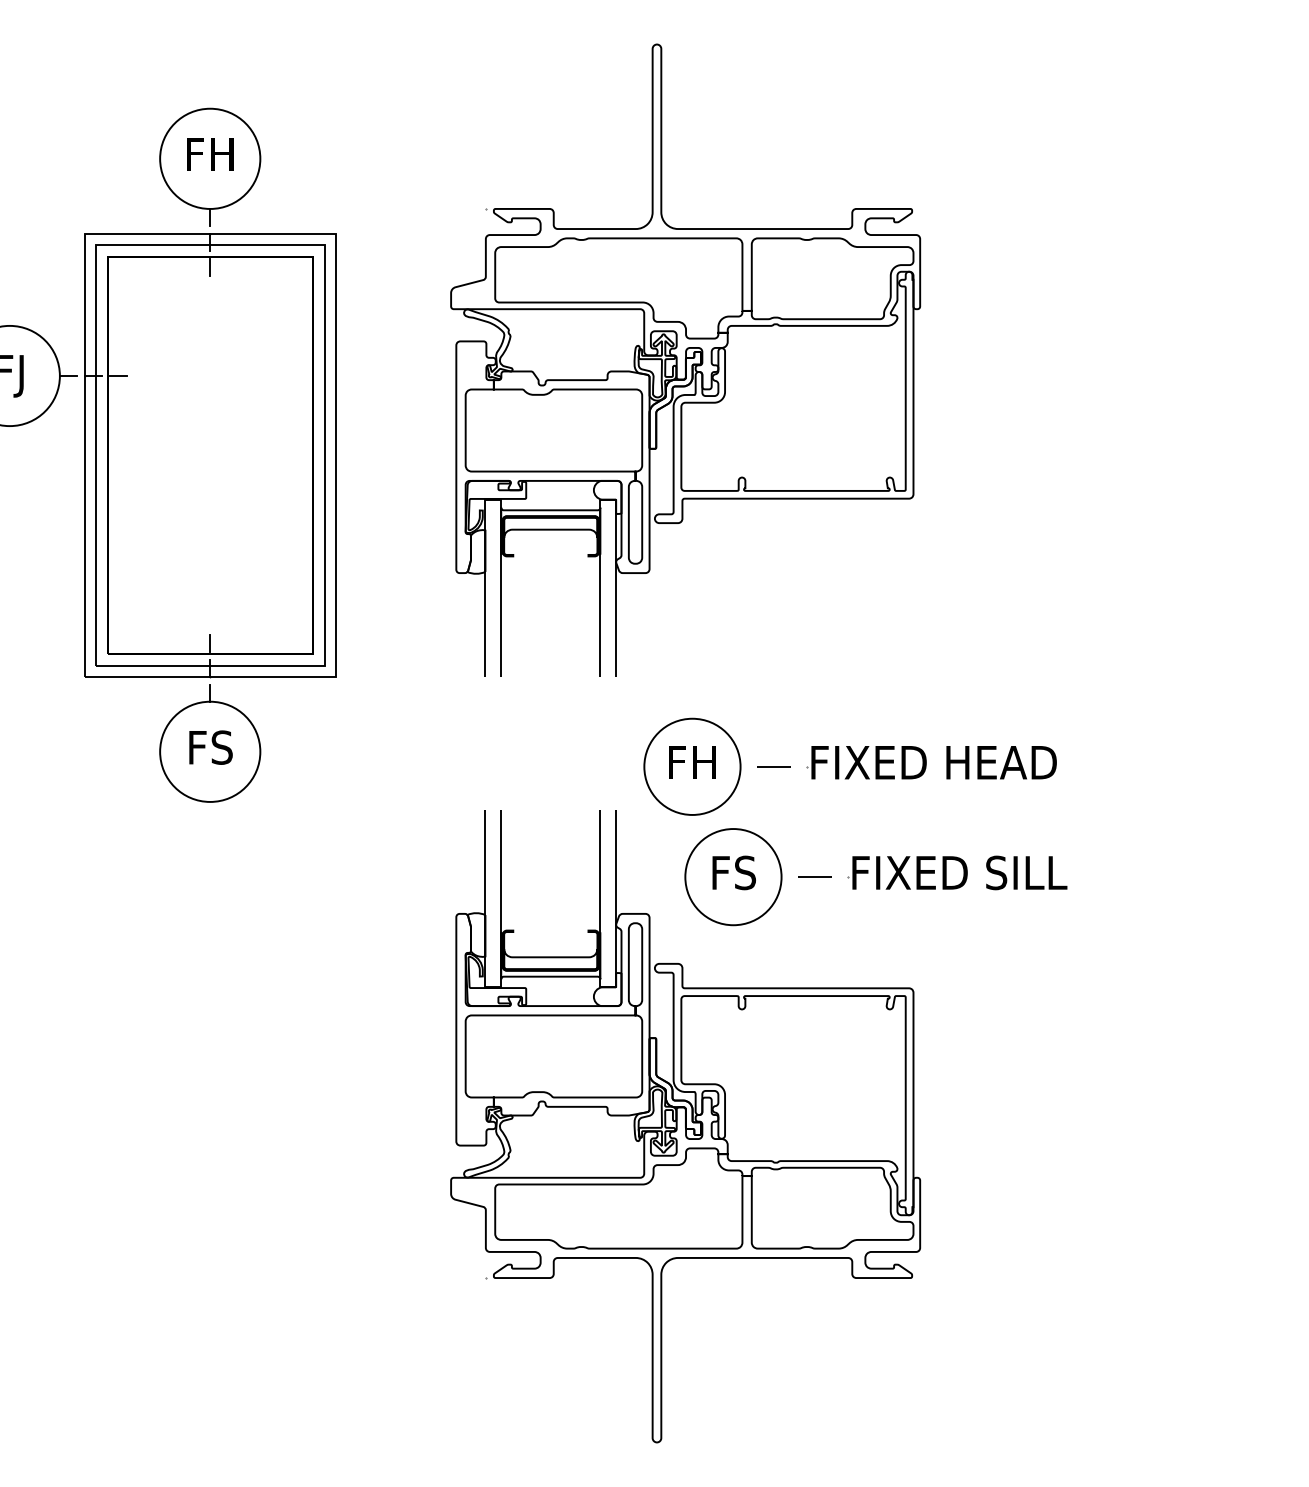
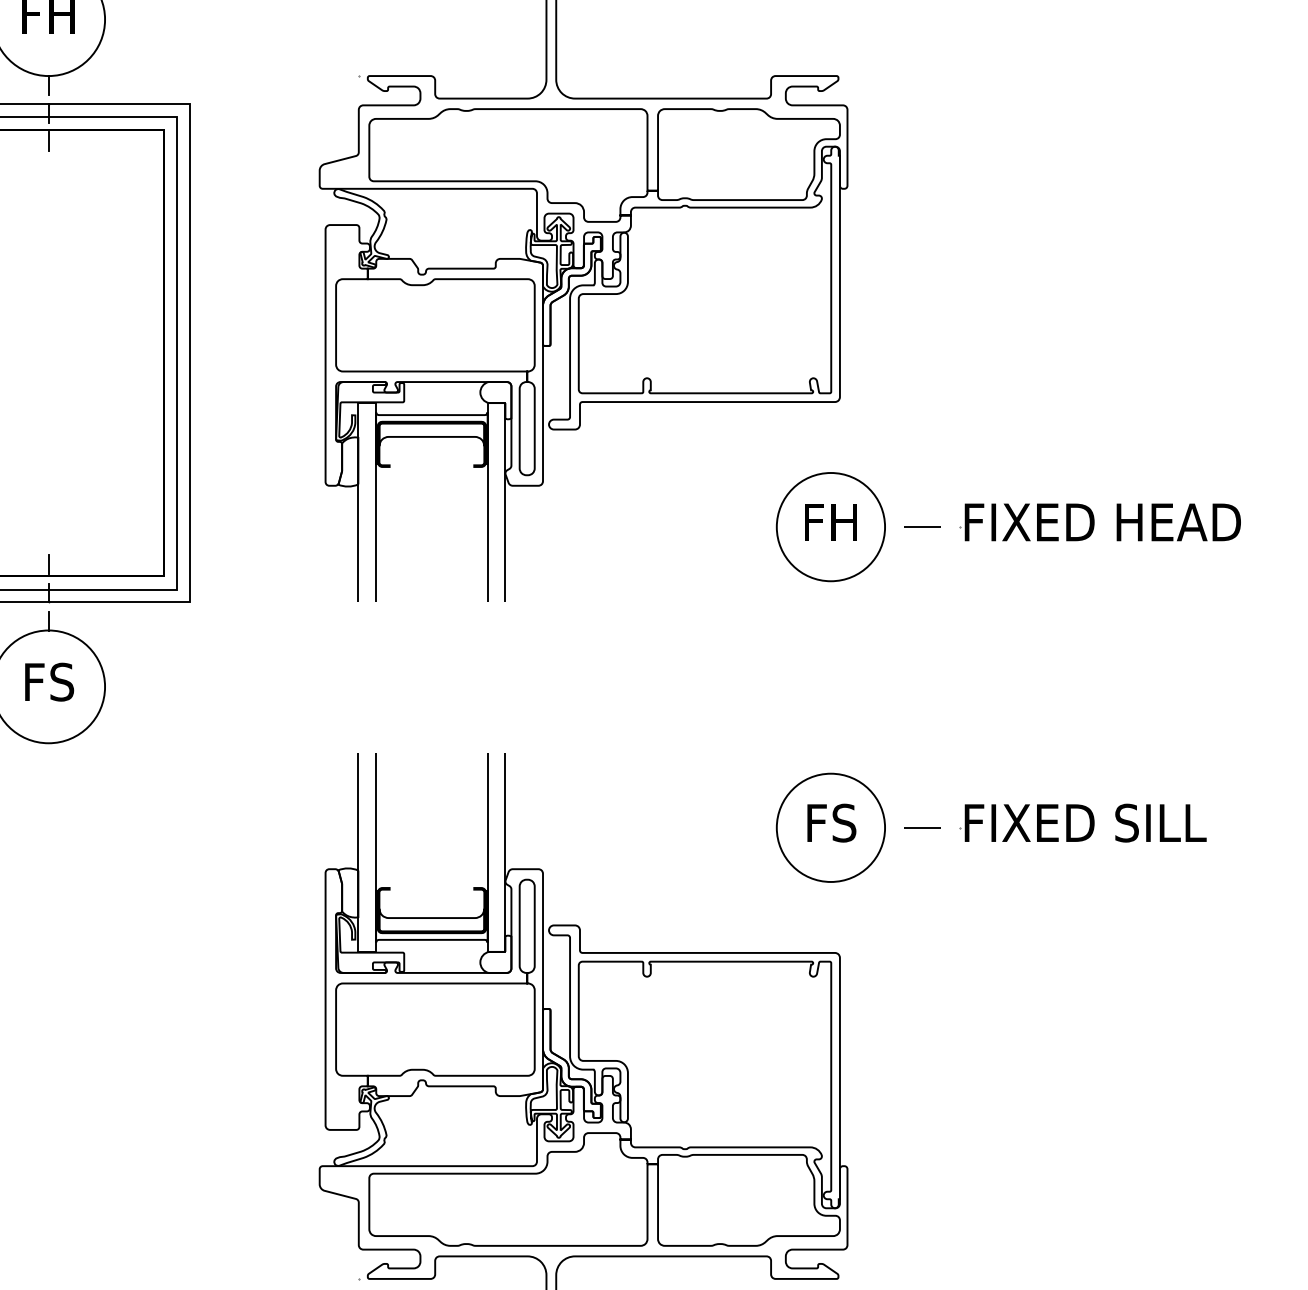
part: (849, 766) -> (1007, 526), moved
part: (875, 877) -> (990, 828), moved

